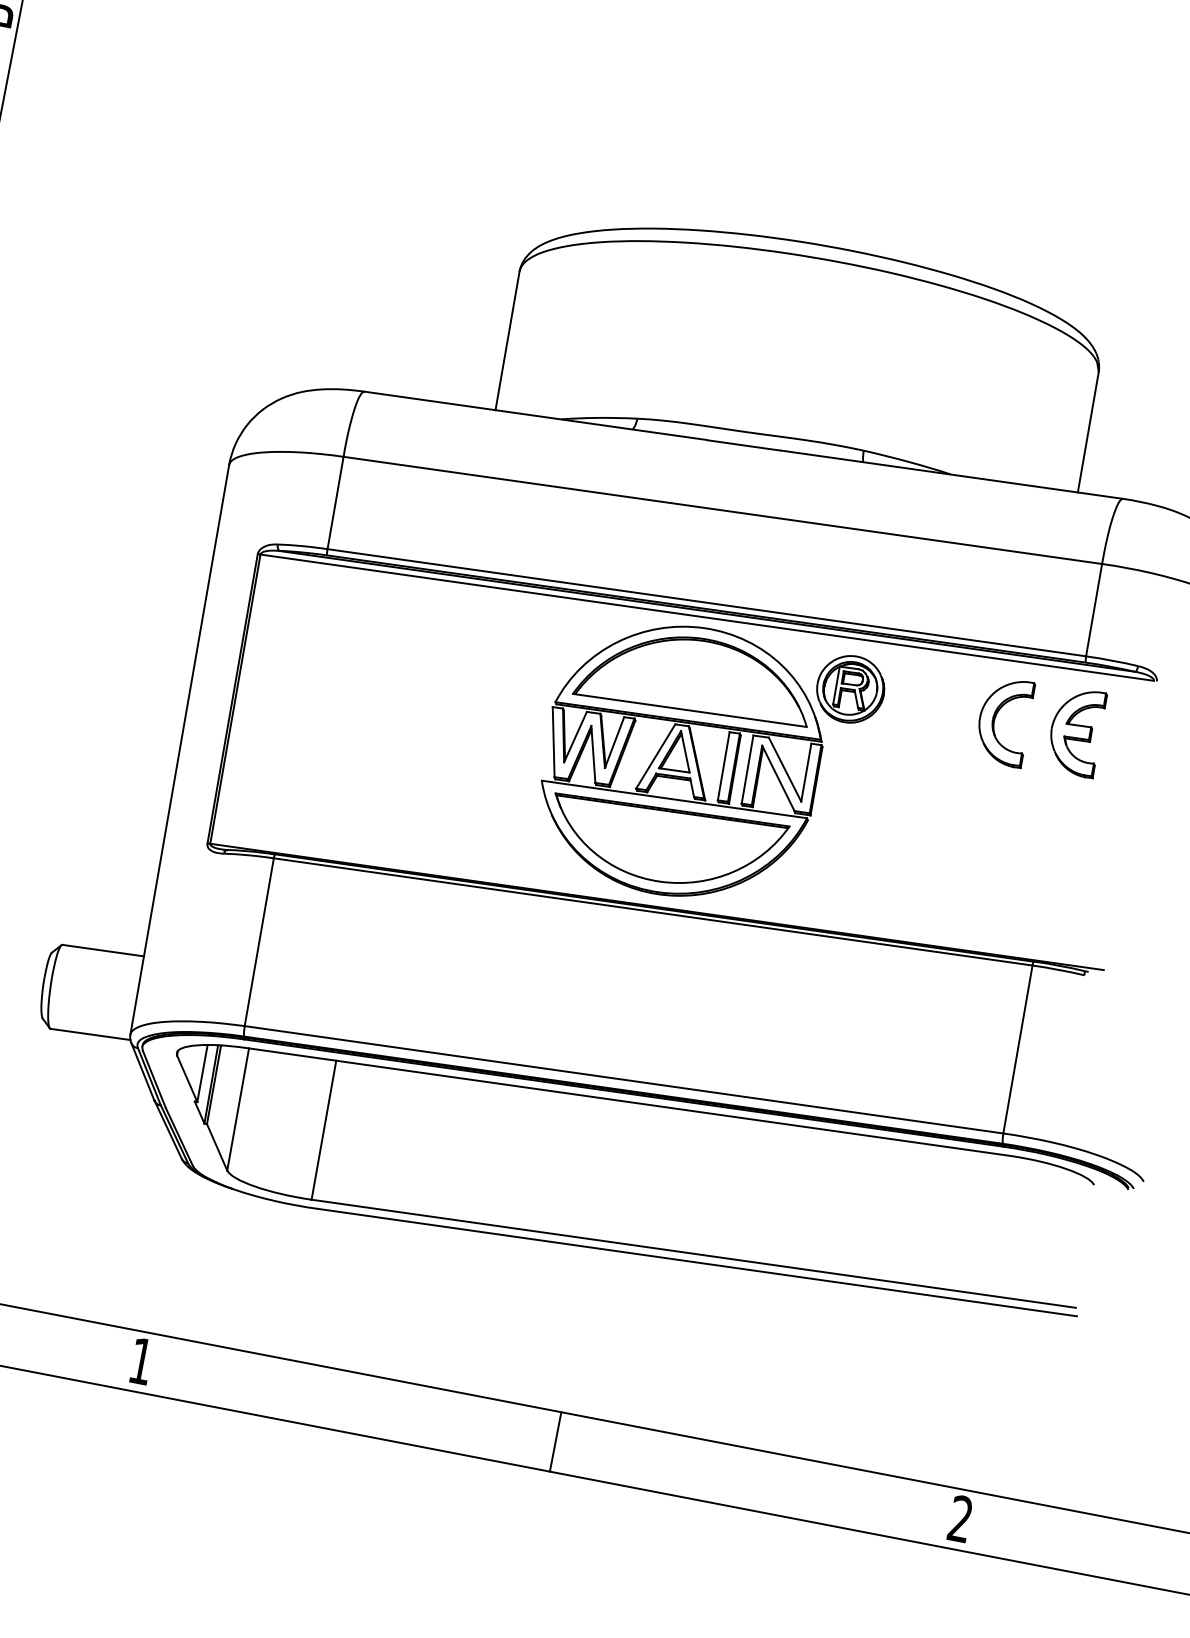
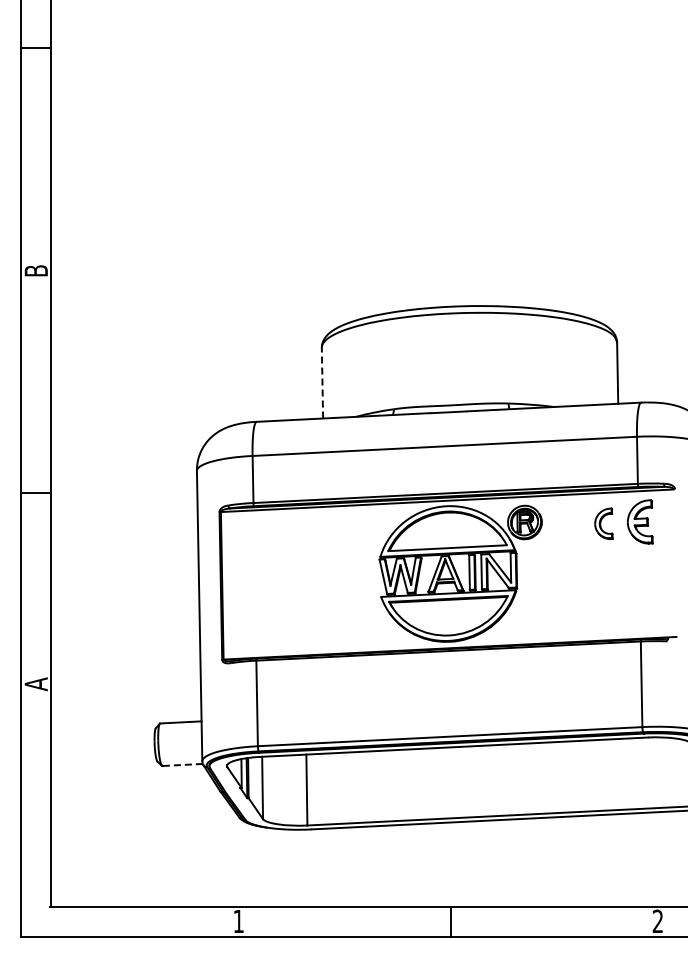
line: (507, 339) -> (322, 382), solid -> dashed
part: (1003, 720) -> (603, 523), size x0.7
line: (90, 1035) -> (182, 765), solid -> dashed

